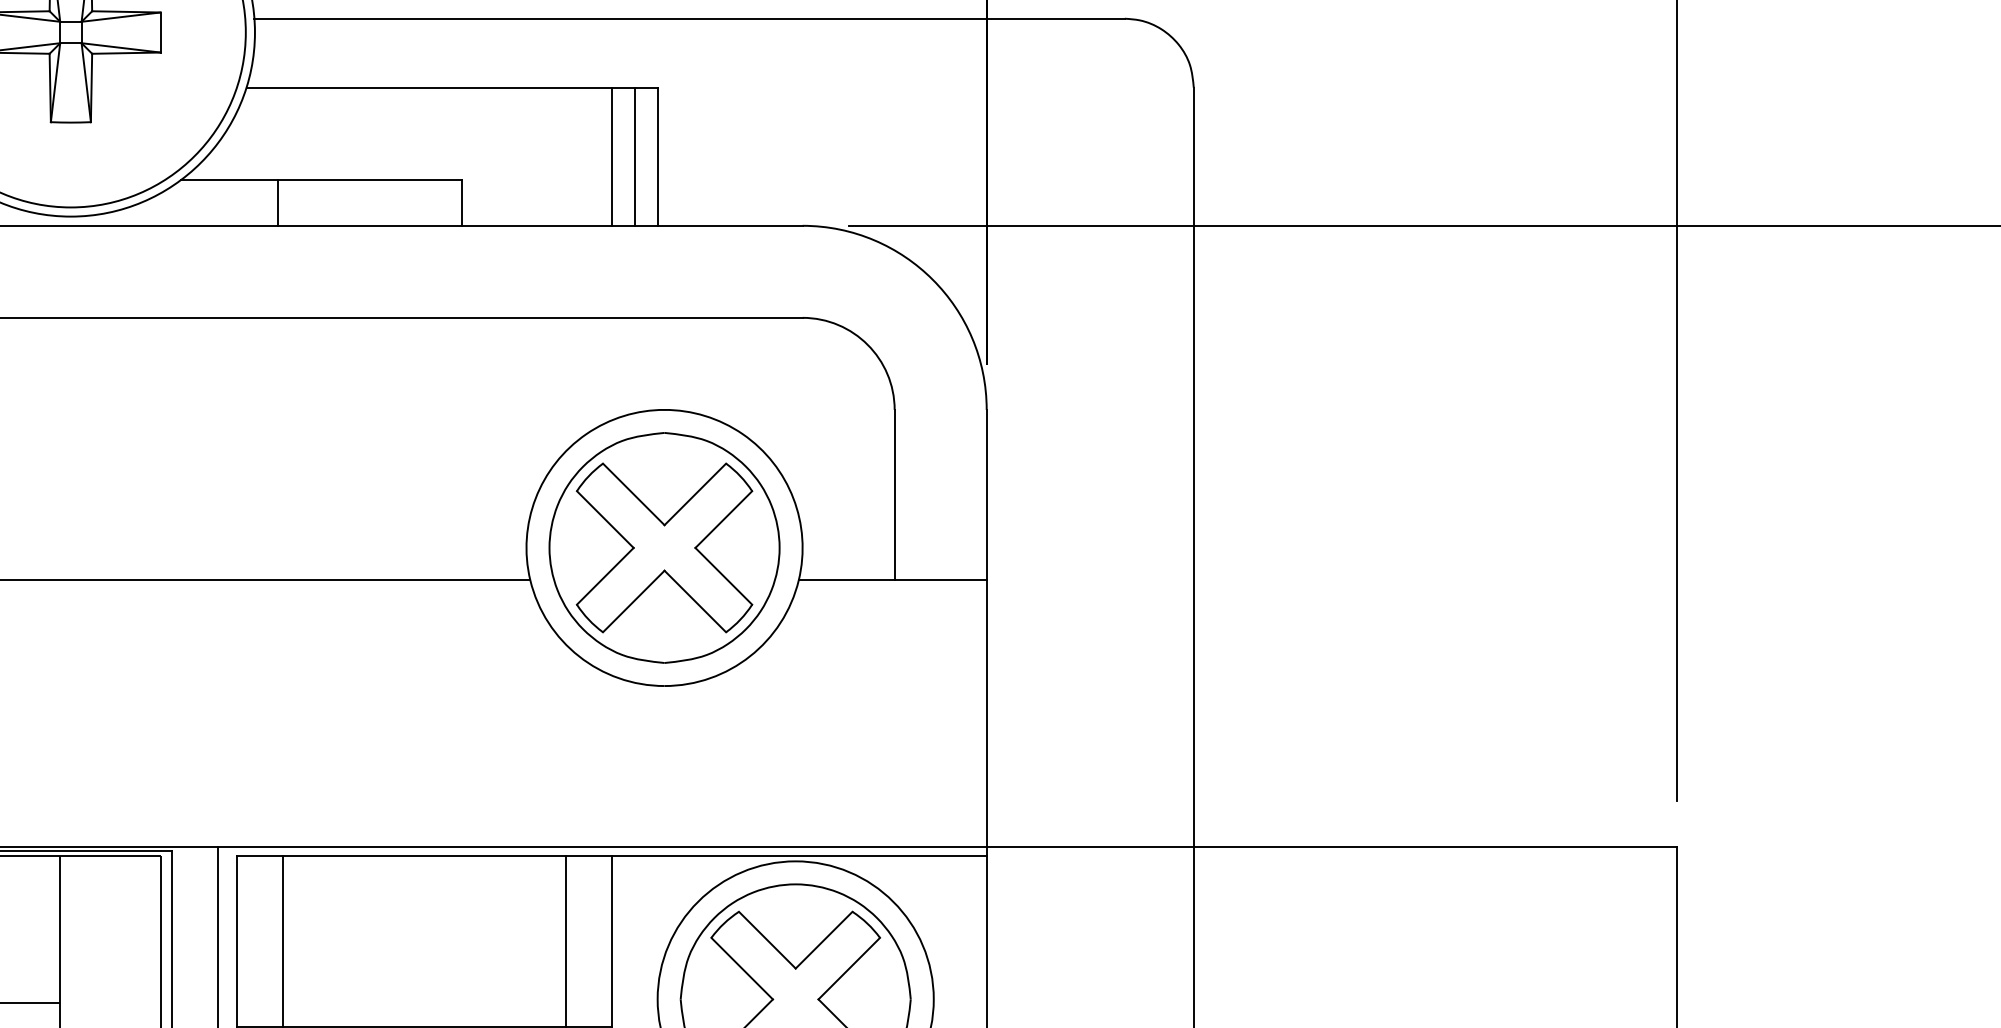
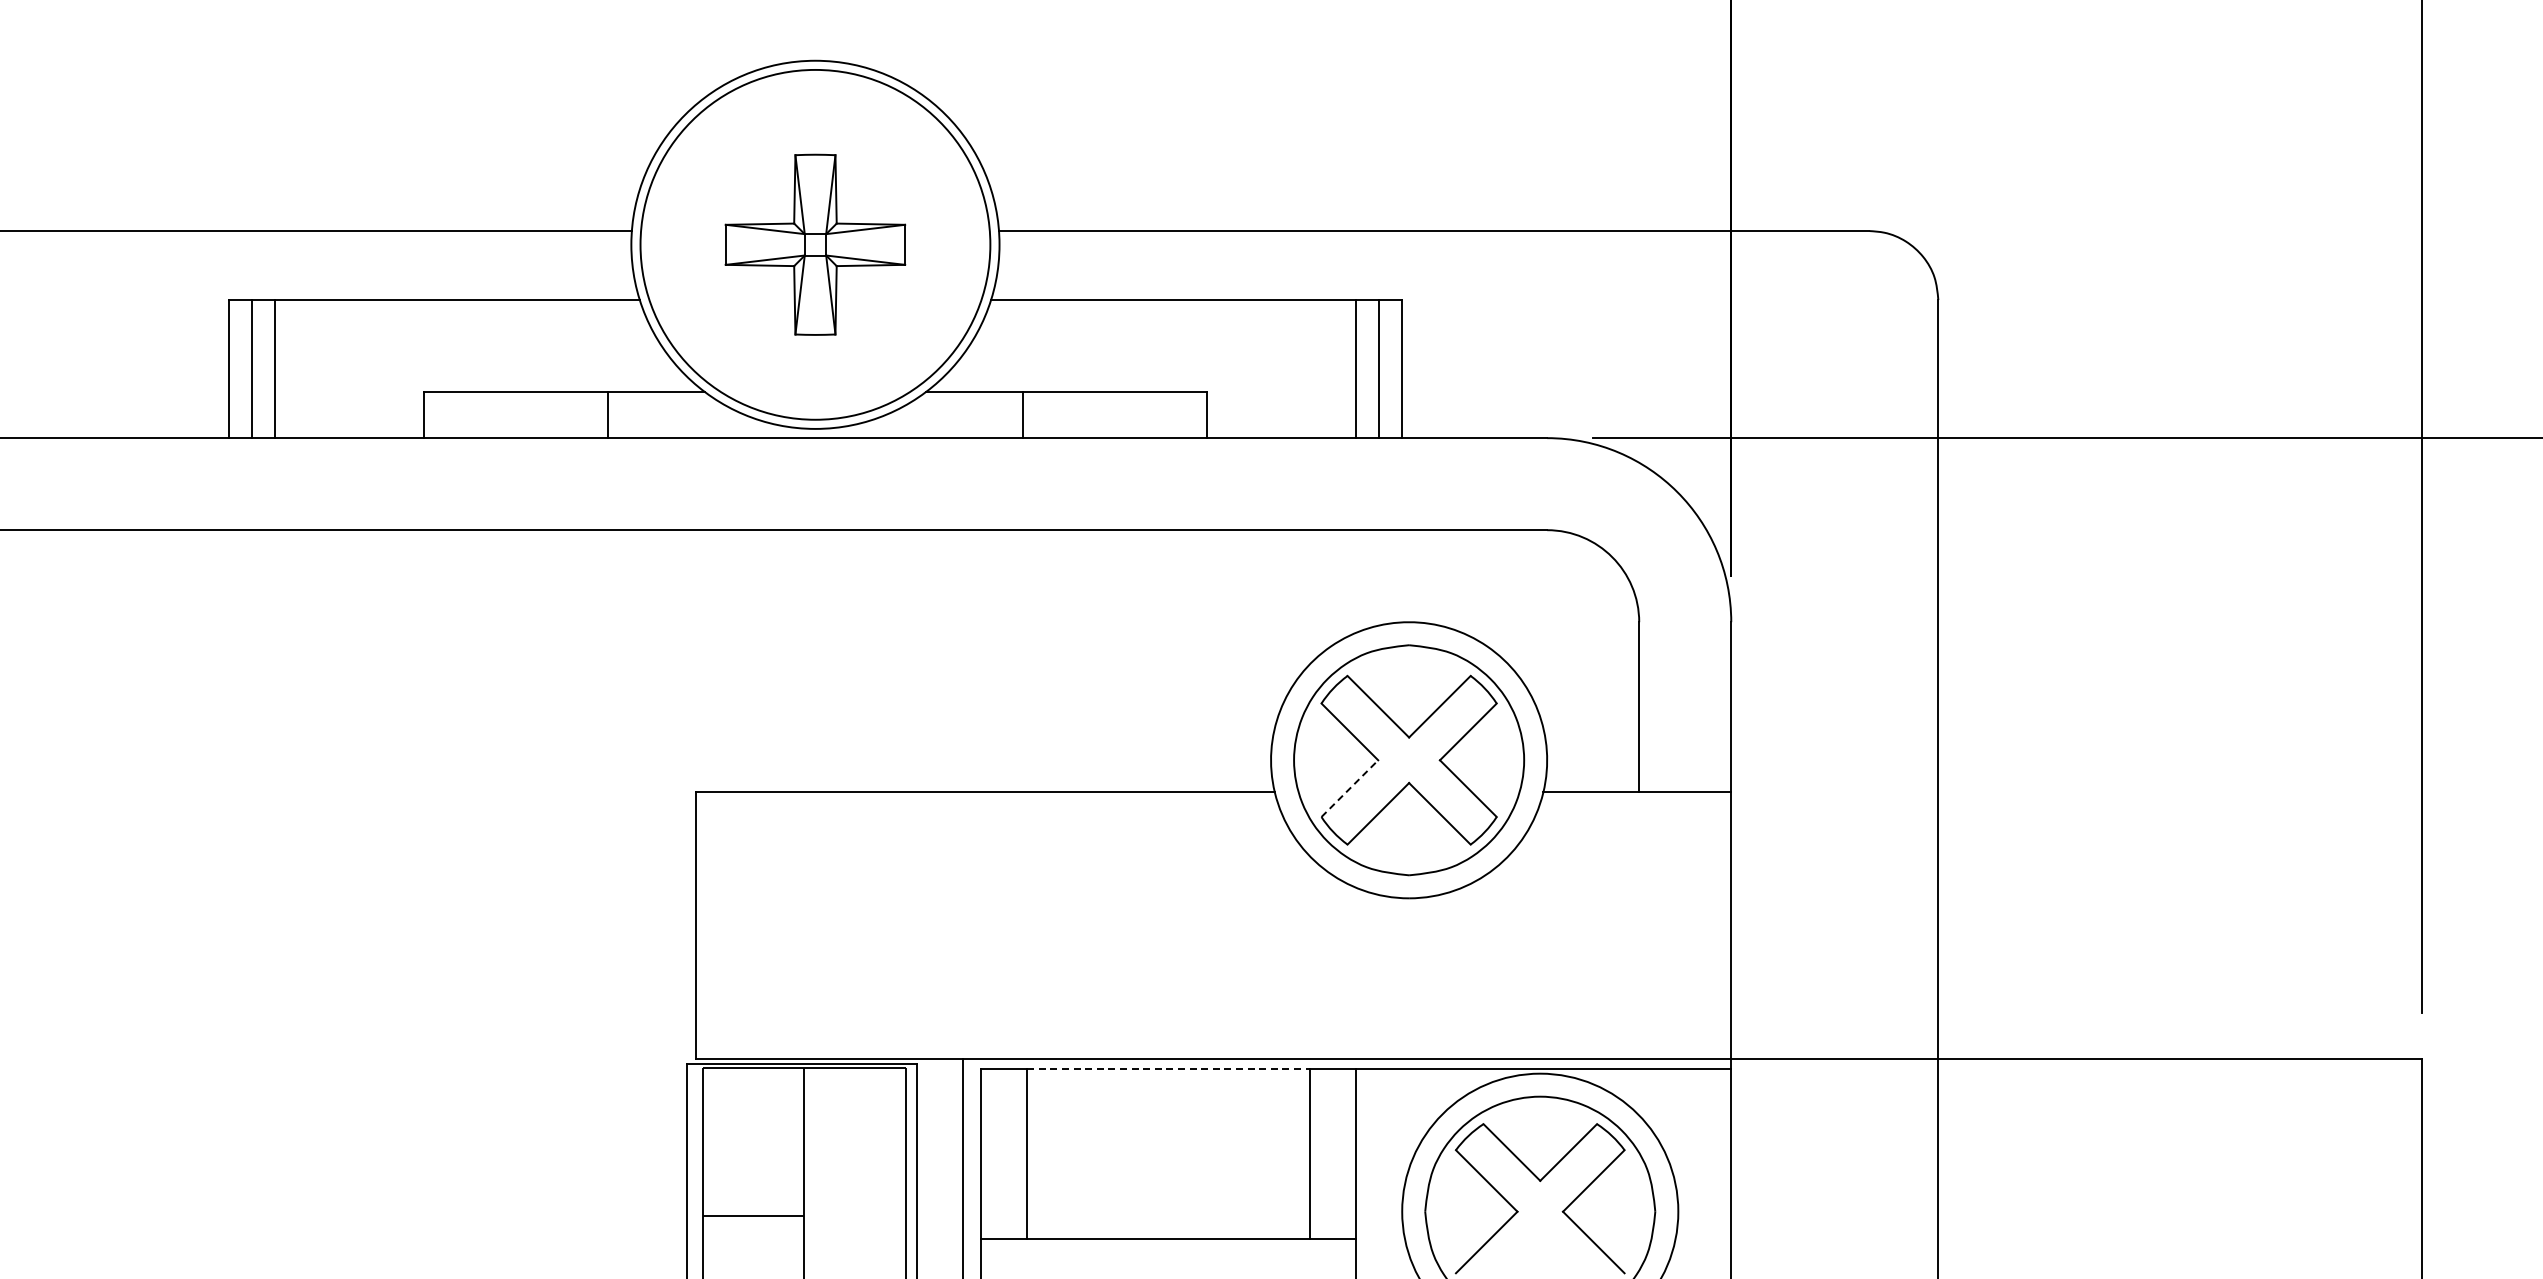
line: (605, 576) -> (1350, 788), solid -> dashed
line: (423, 856) -> (1168, 1068), solid -> dashed

